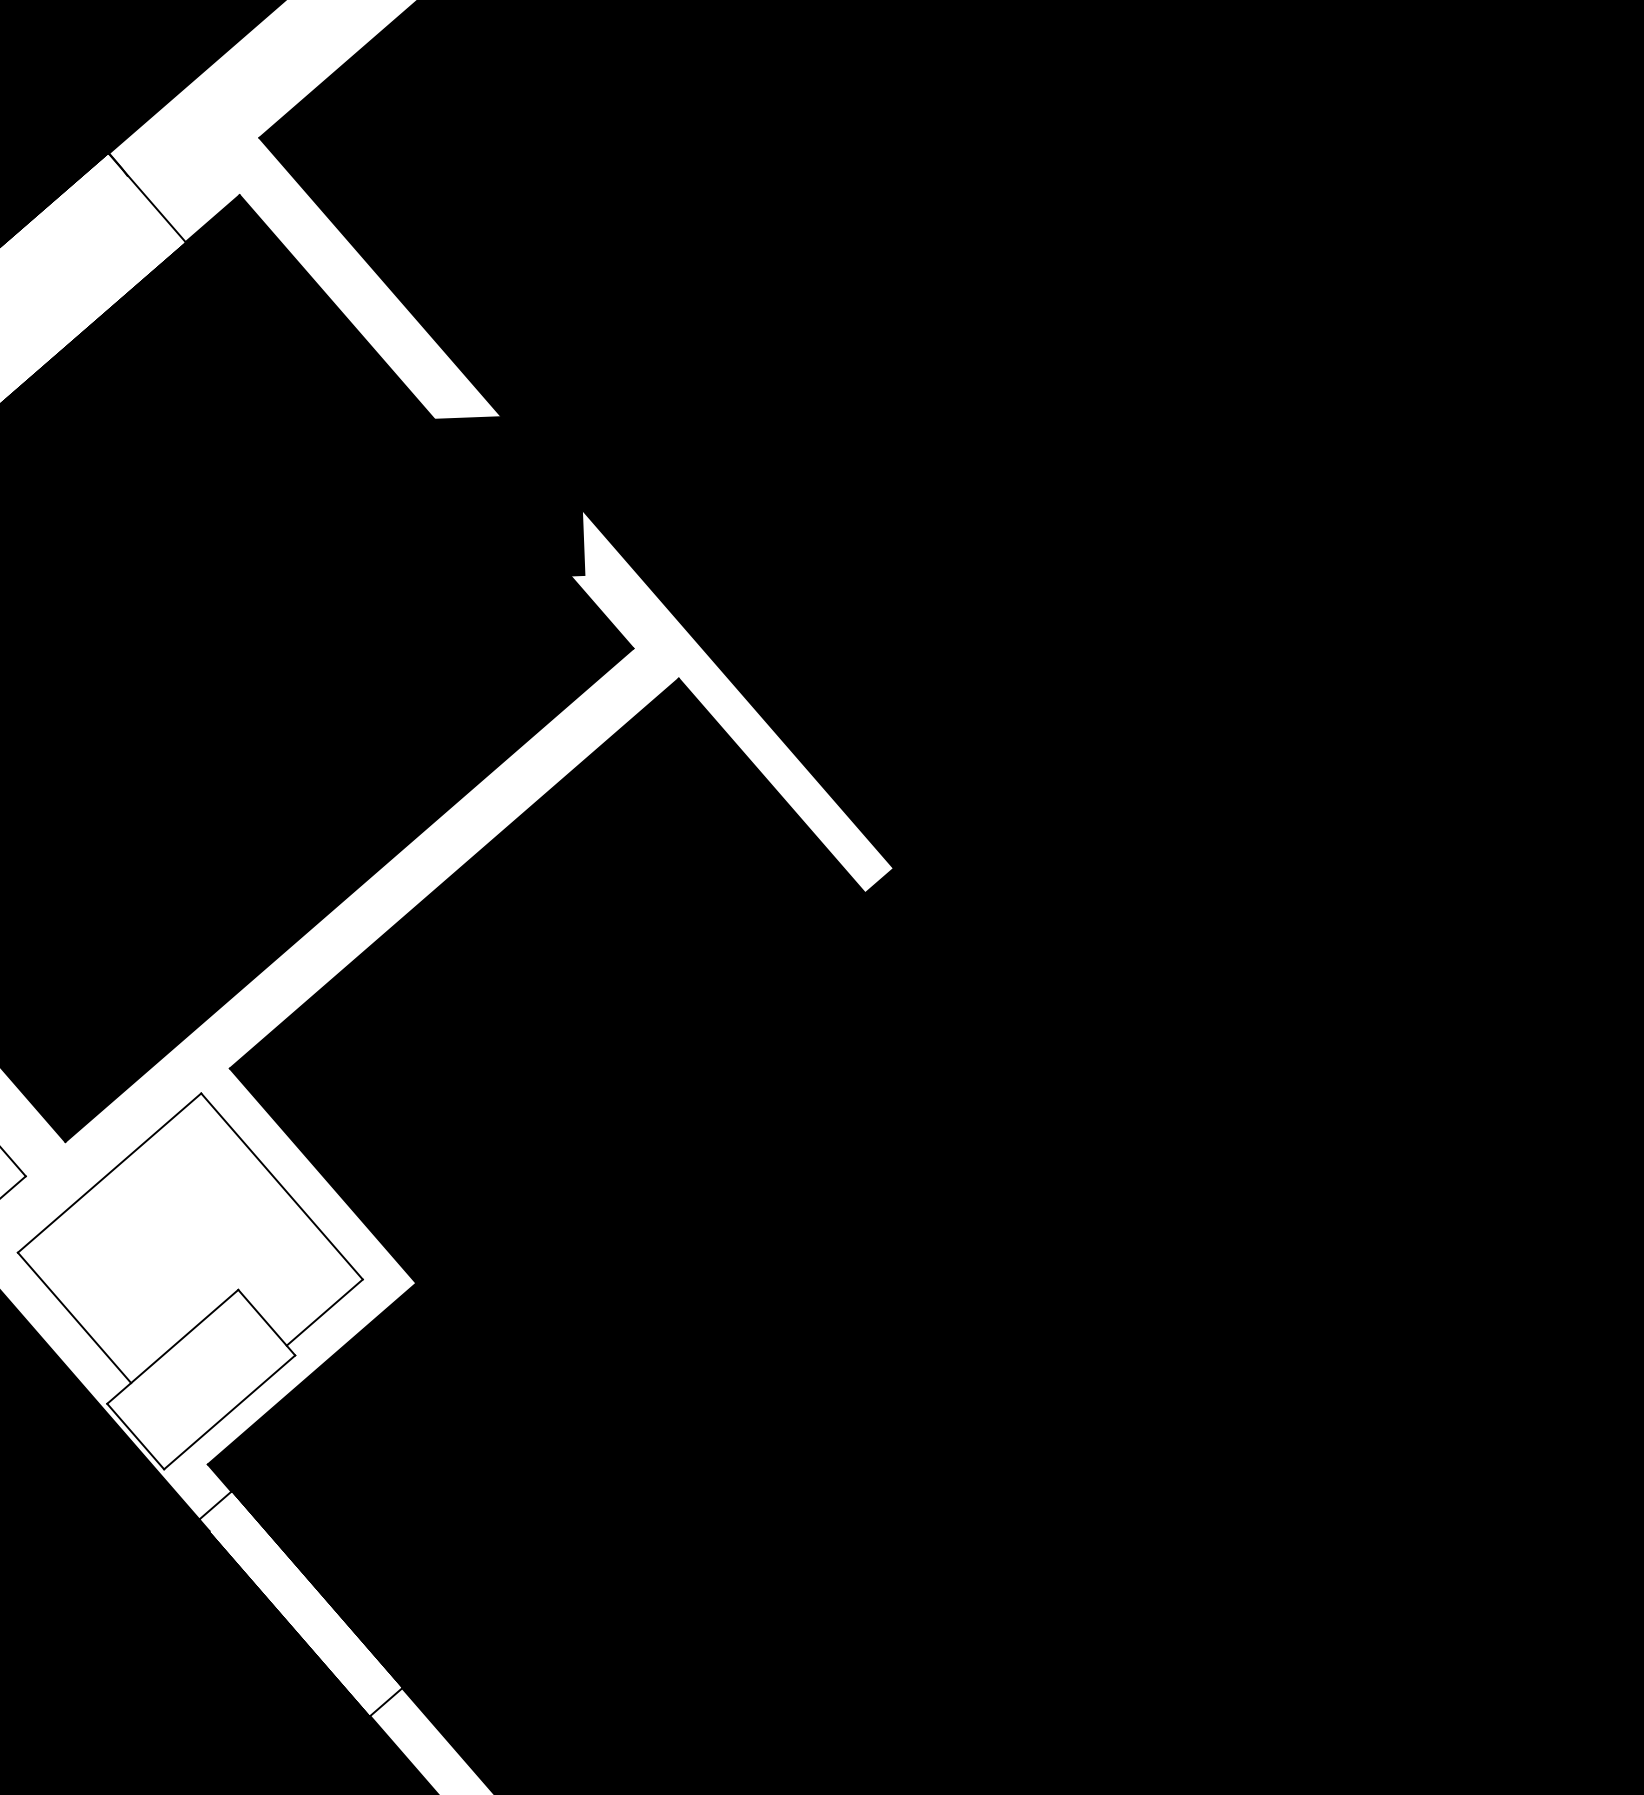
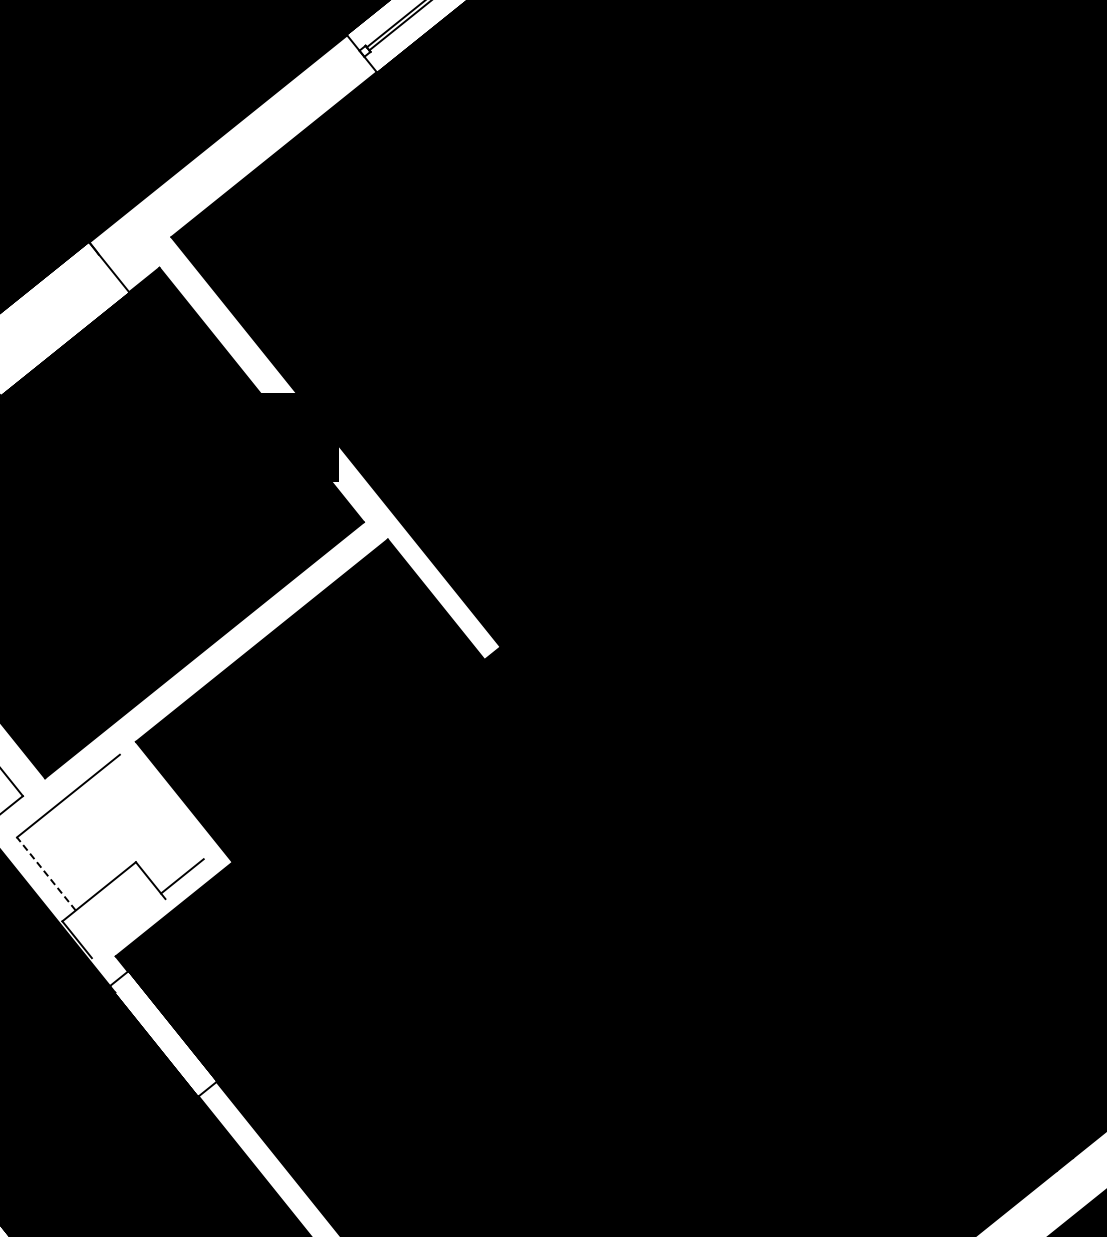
line: (281, 1185) -> (161, 806), removed
line: (74, 1316) -> (46, 873), solid -> dashed
line: (229, 1412) -> (128, 928), removed

